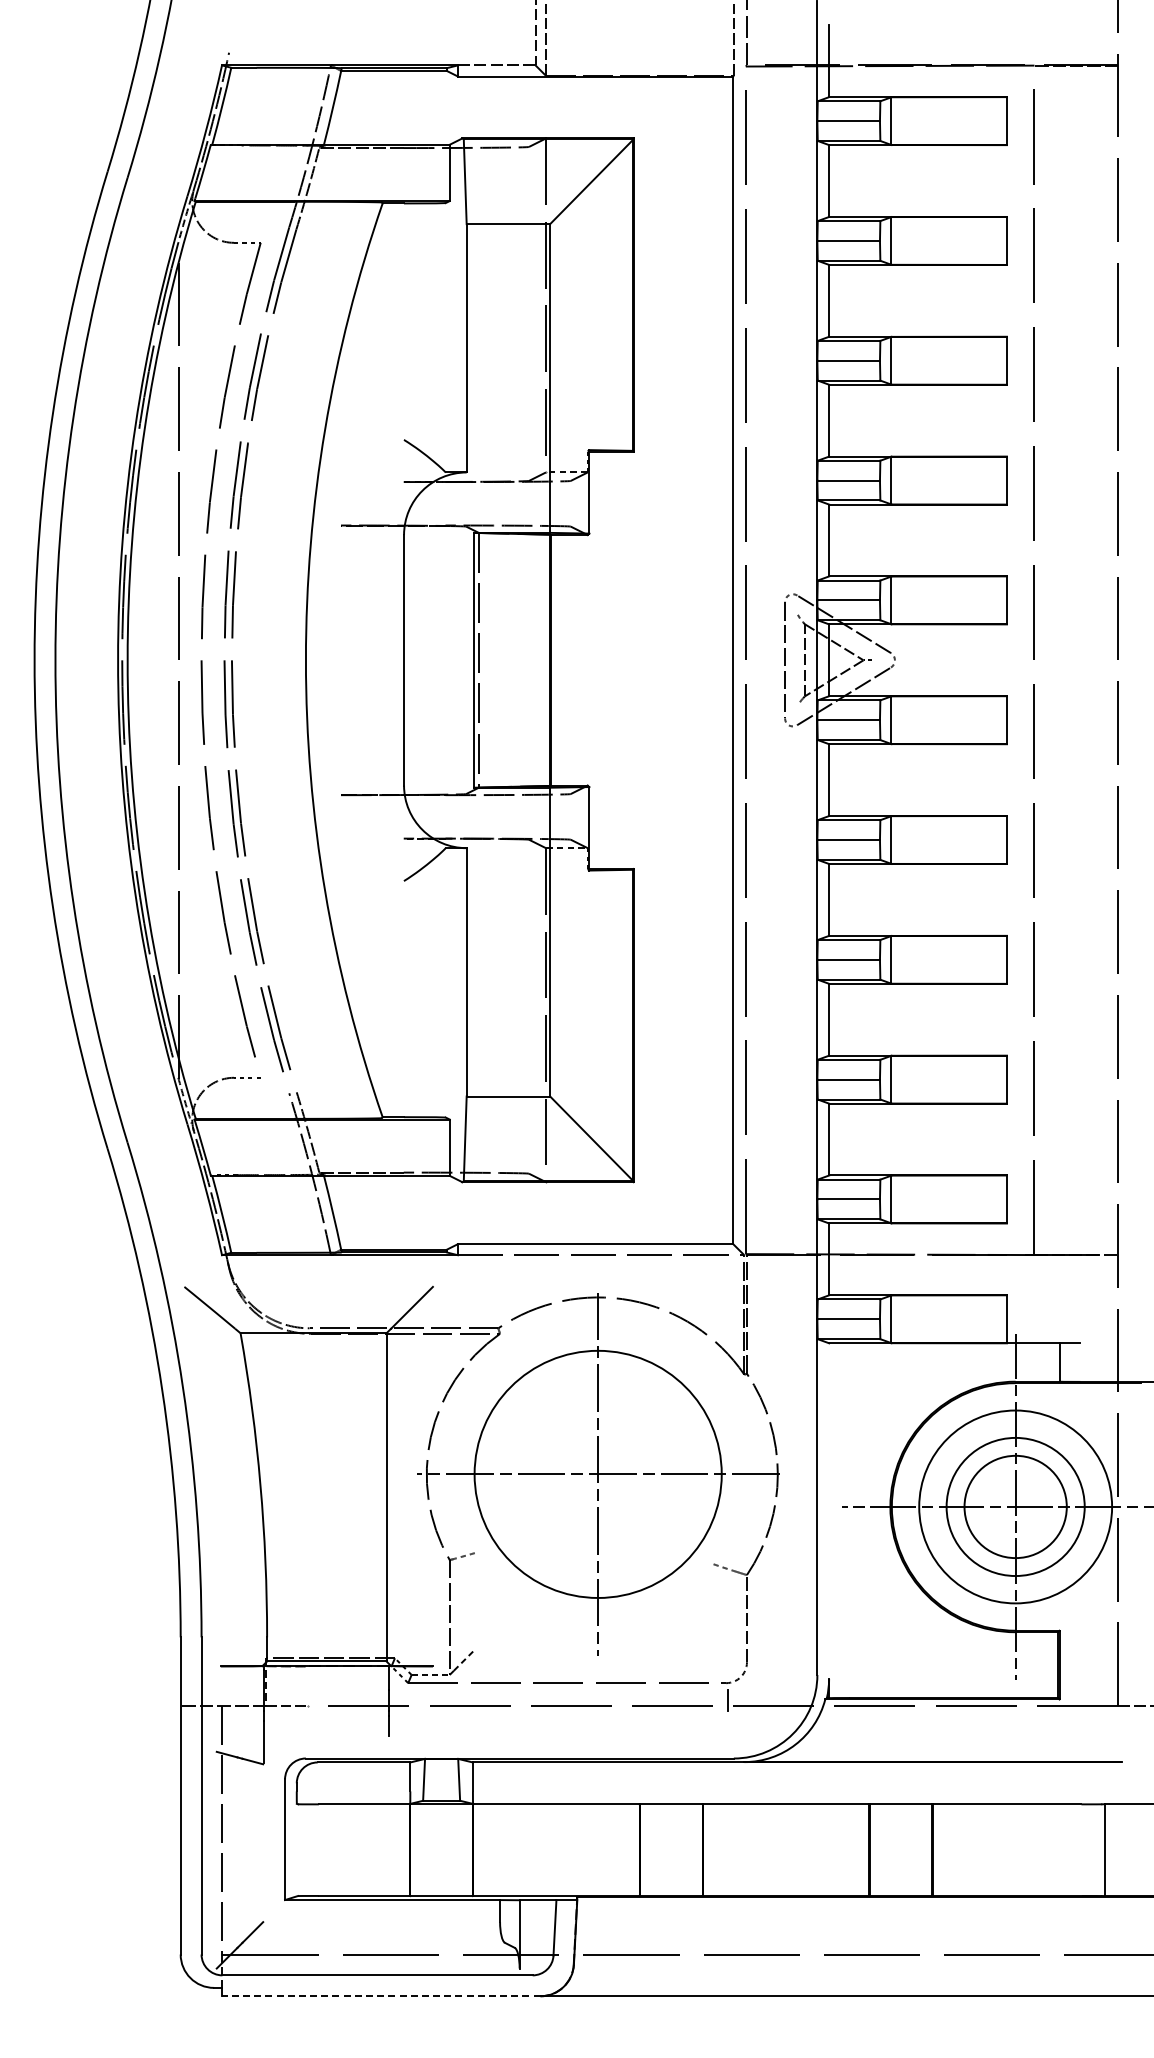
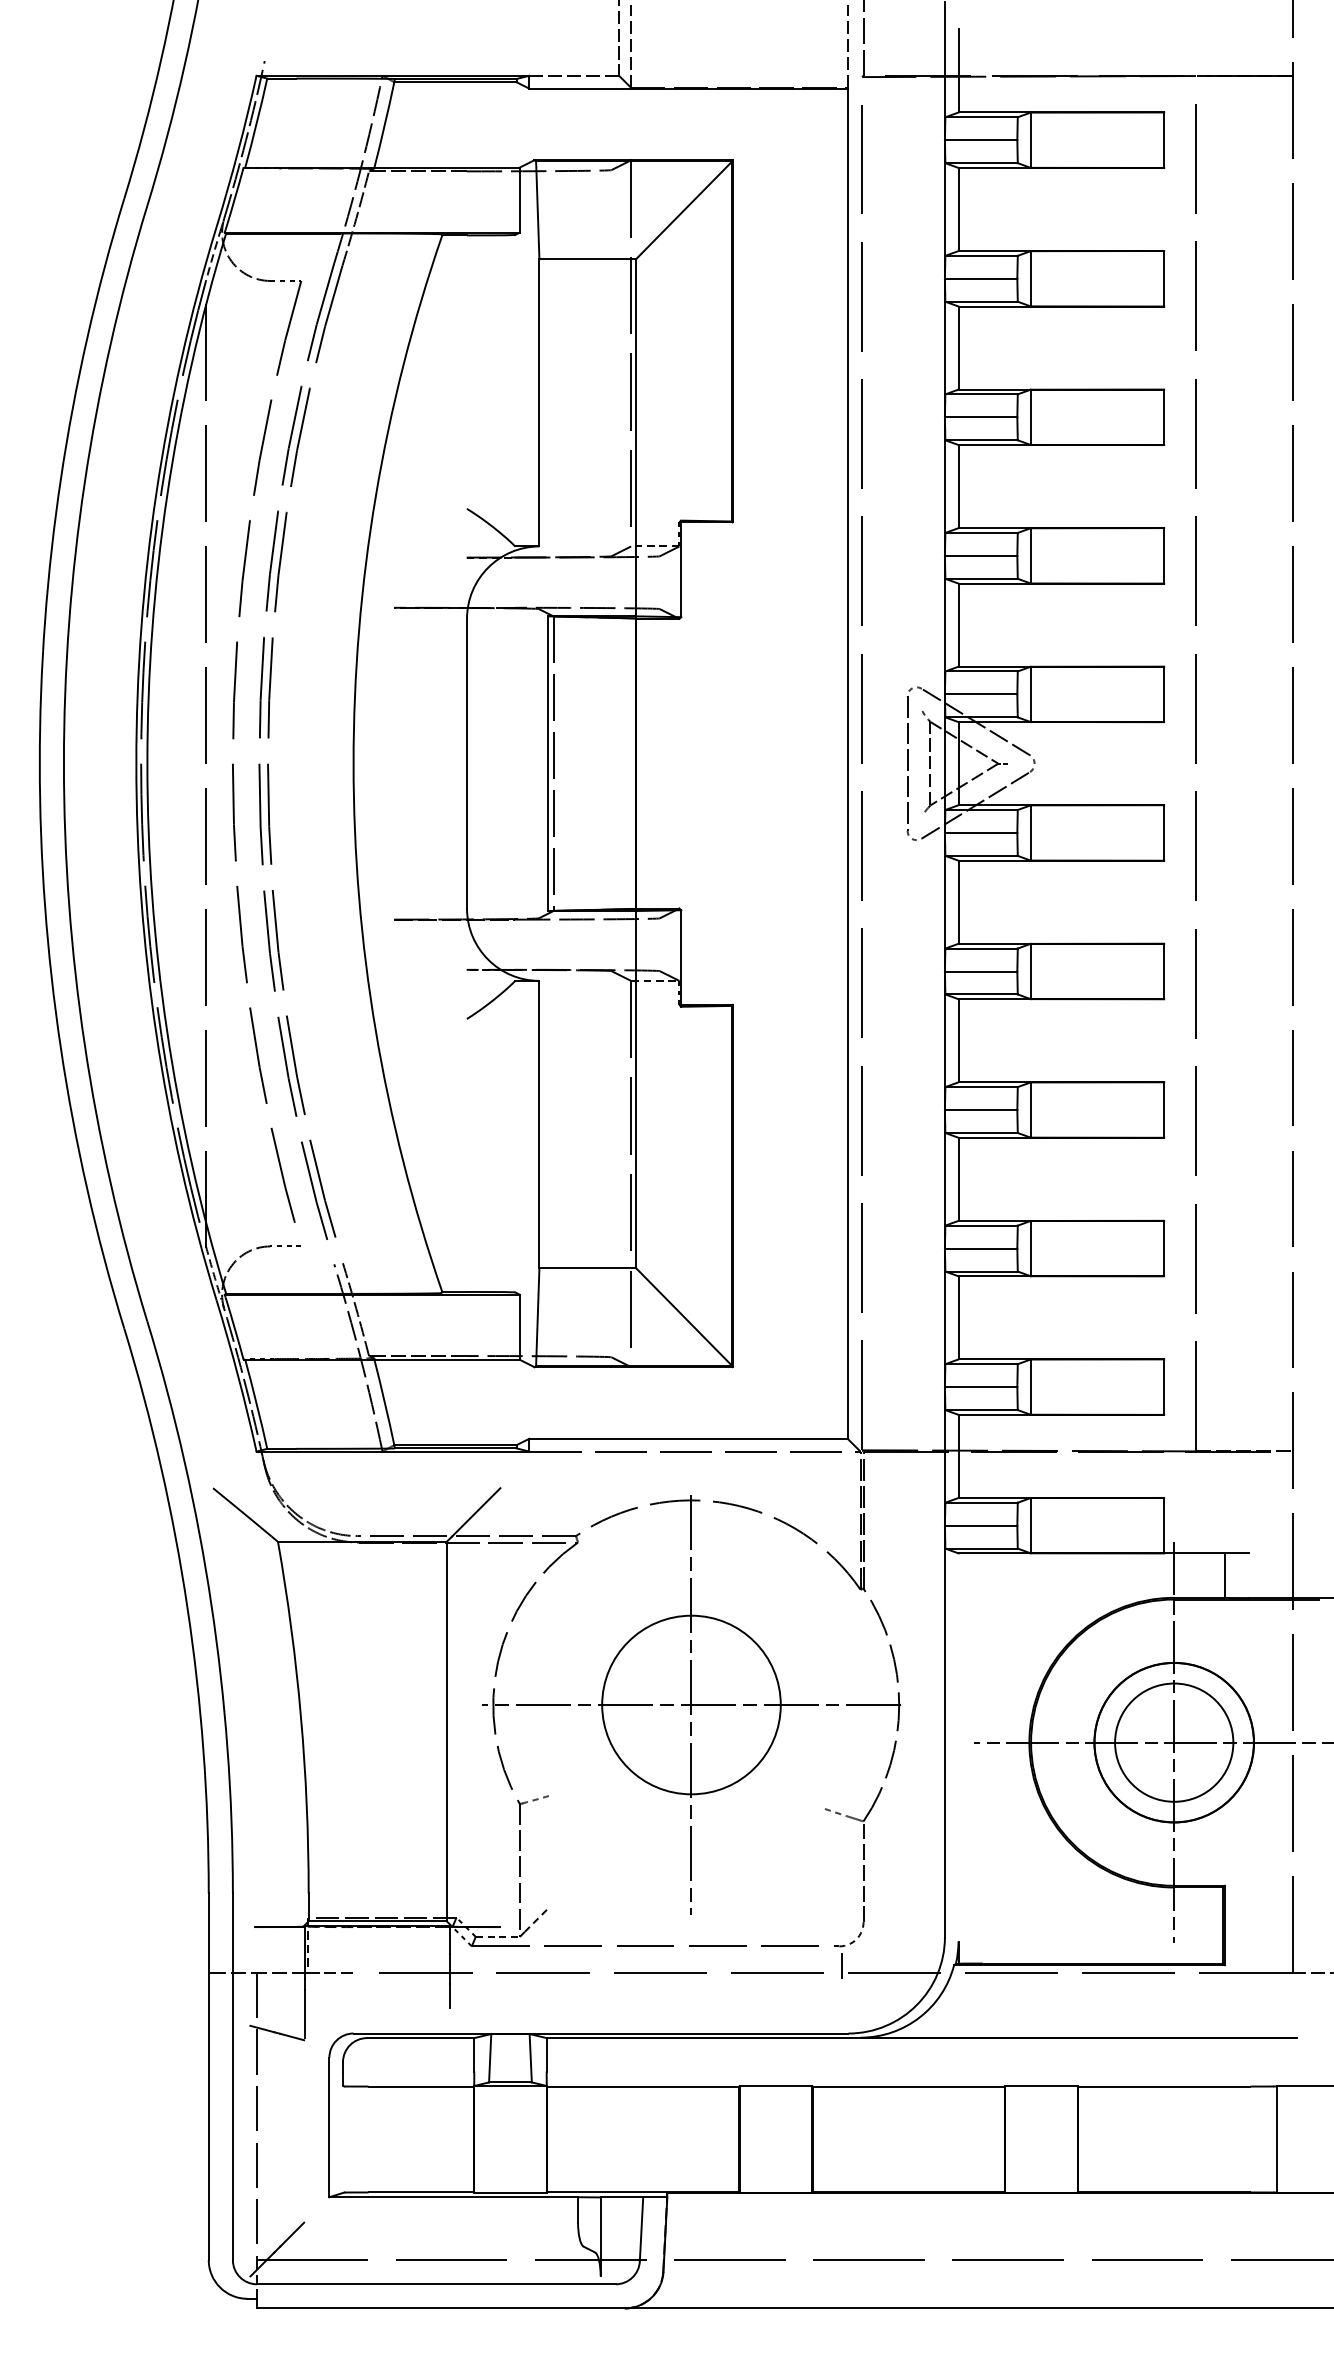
circle: (597, 1474) -> (690, 1705), size x0.62
circle: (1015, 1506) -> (1174, 1742), size x0.71
line: (381, 1996) -> (440, 2308), dashed -> solid

